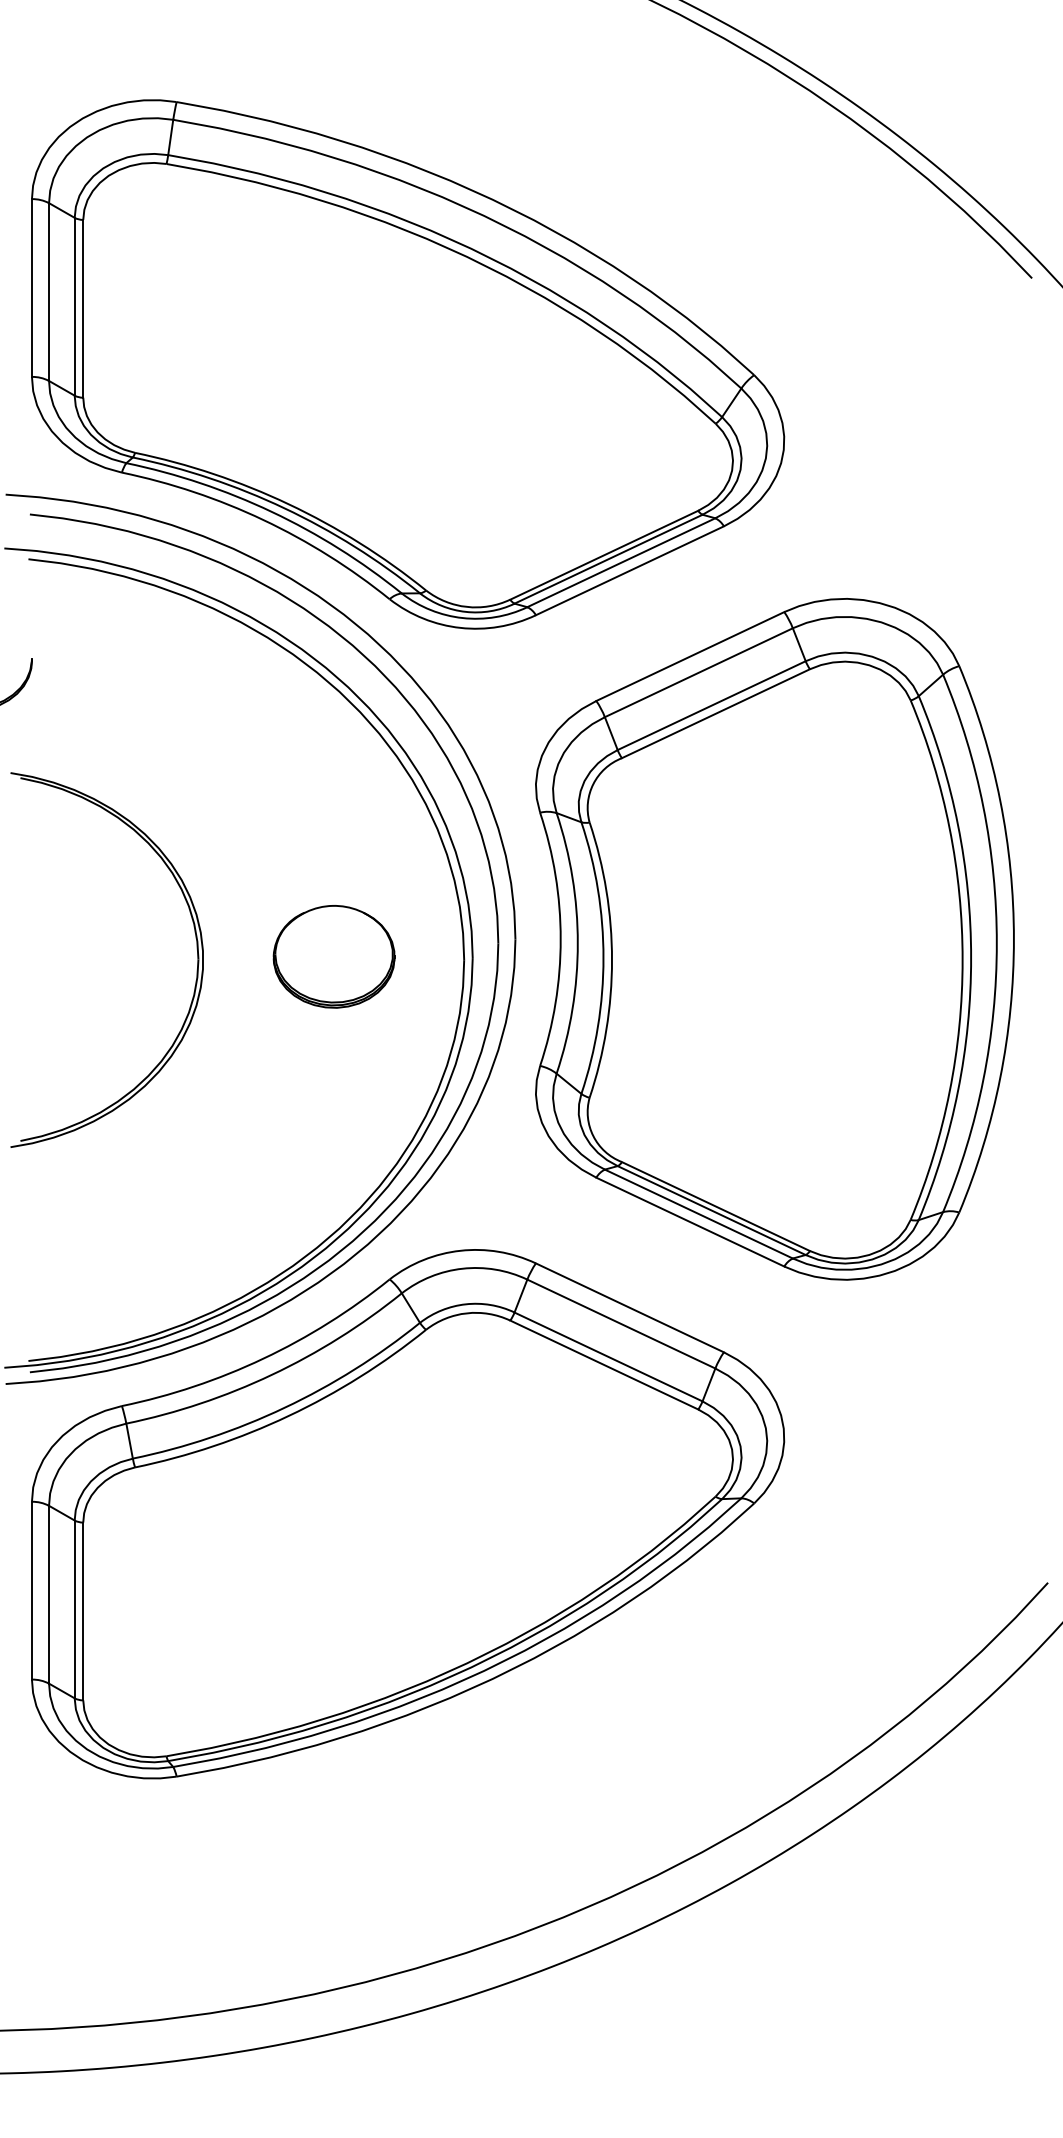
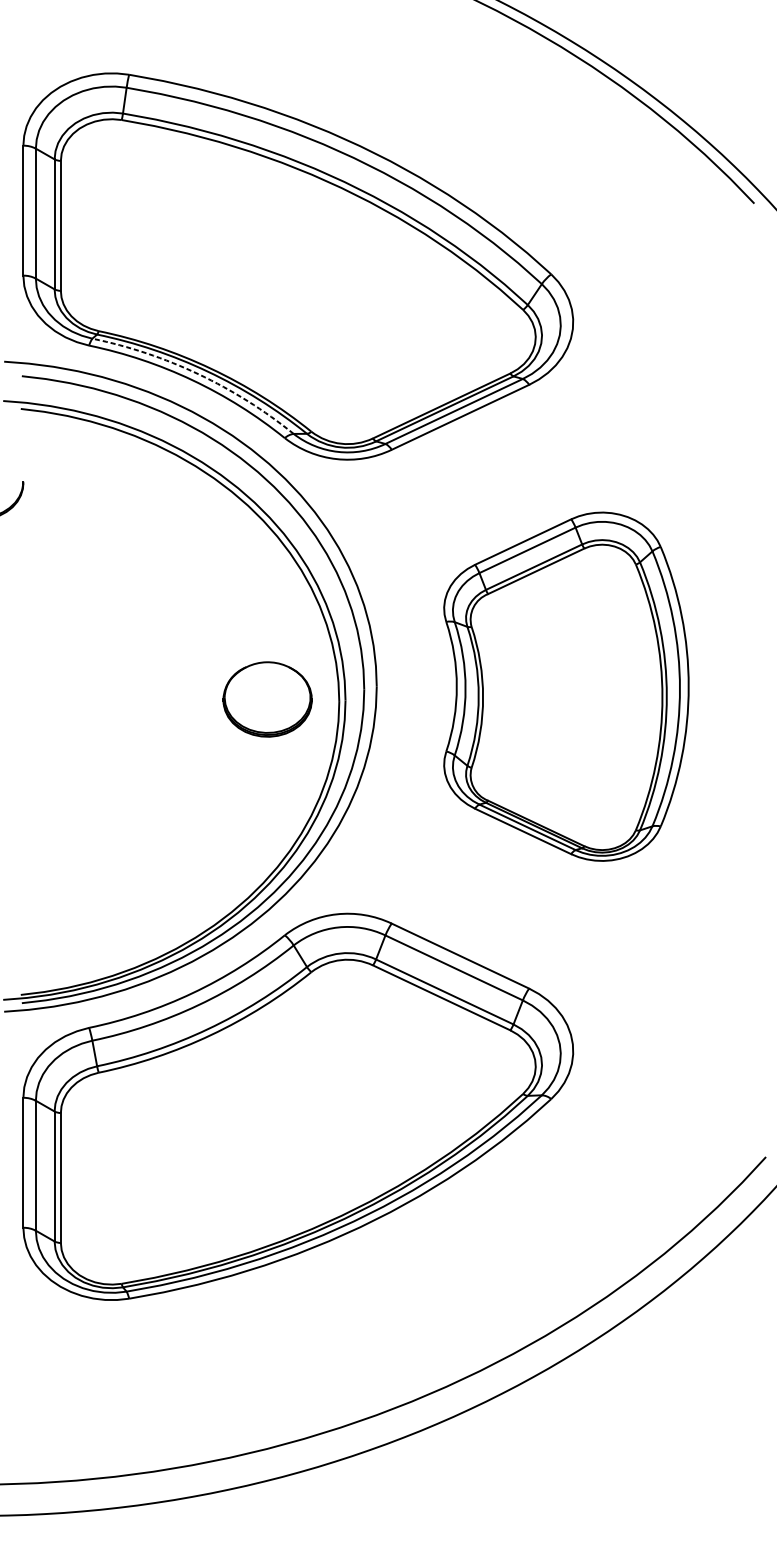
arc: (271, 511) -> (198, 374), solid -> dashed
part: (774, 939) -> (566, 686), size x0.7
part: (196, 948) -> (143, 693), removed
part: (333, 956) -> (267, 699), moved

